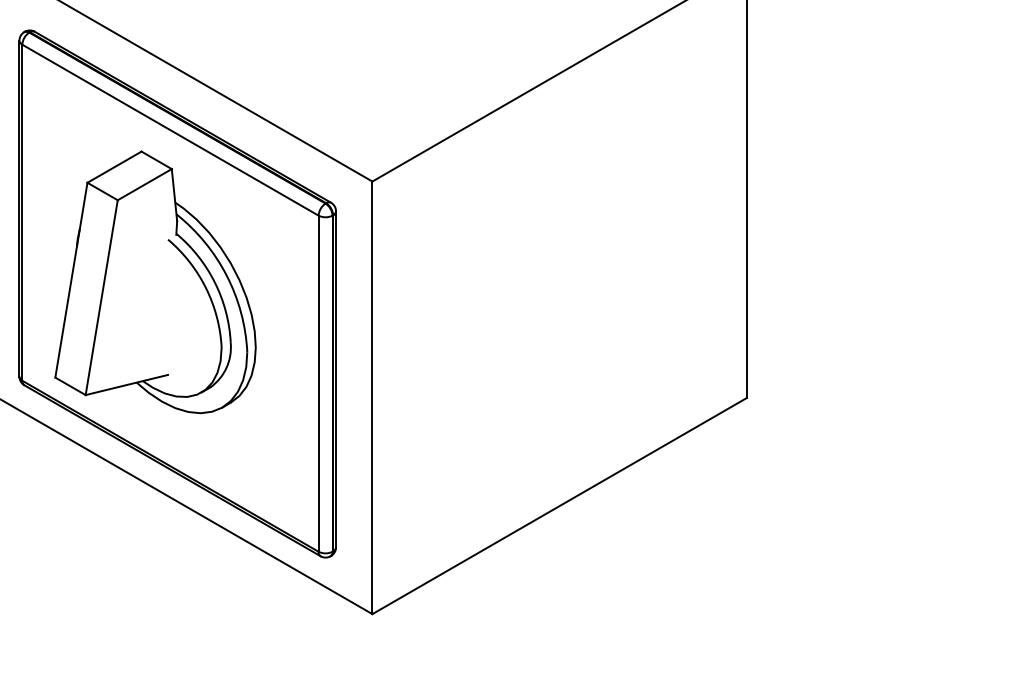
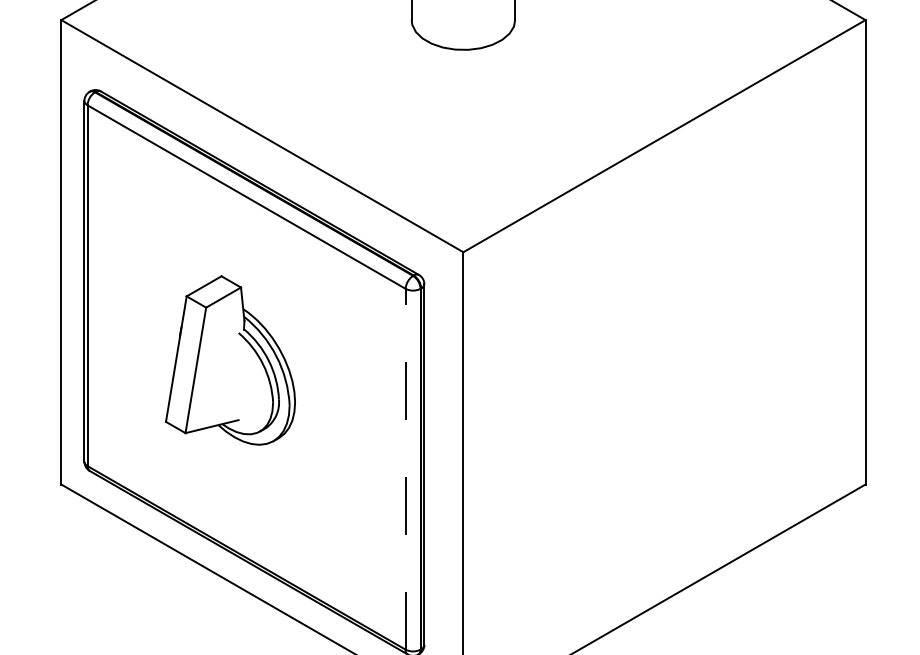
part: (155, 282) -> (230, 360), size x0.6
line: (318, 383) -> (405, 469), solid -> dashed

